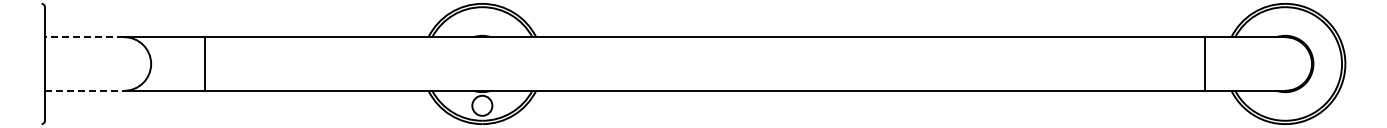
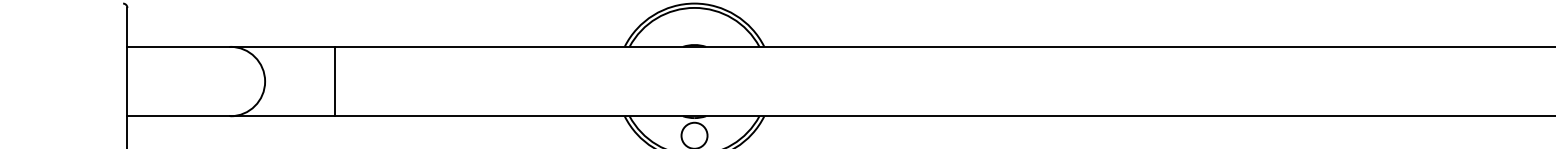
line: (84, 37) -> (178, 47), dashed -> solid
line: (84, 90) -> (178, 115), dashed -> solid

